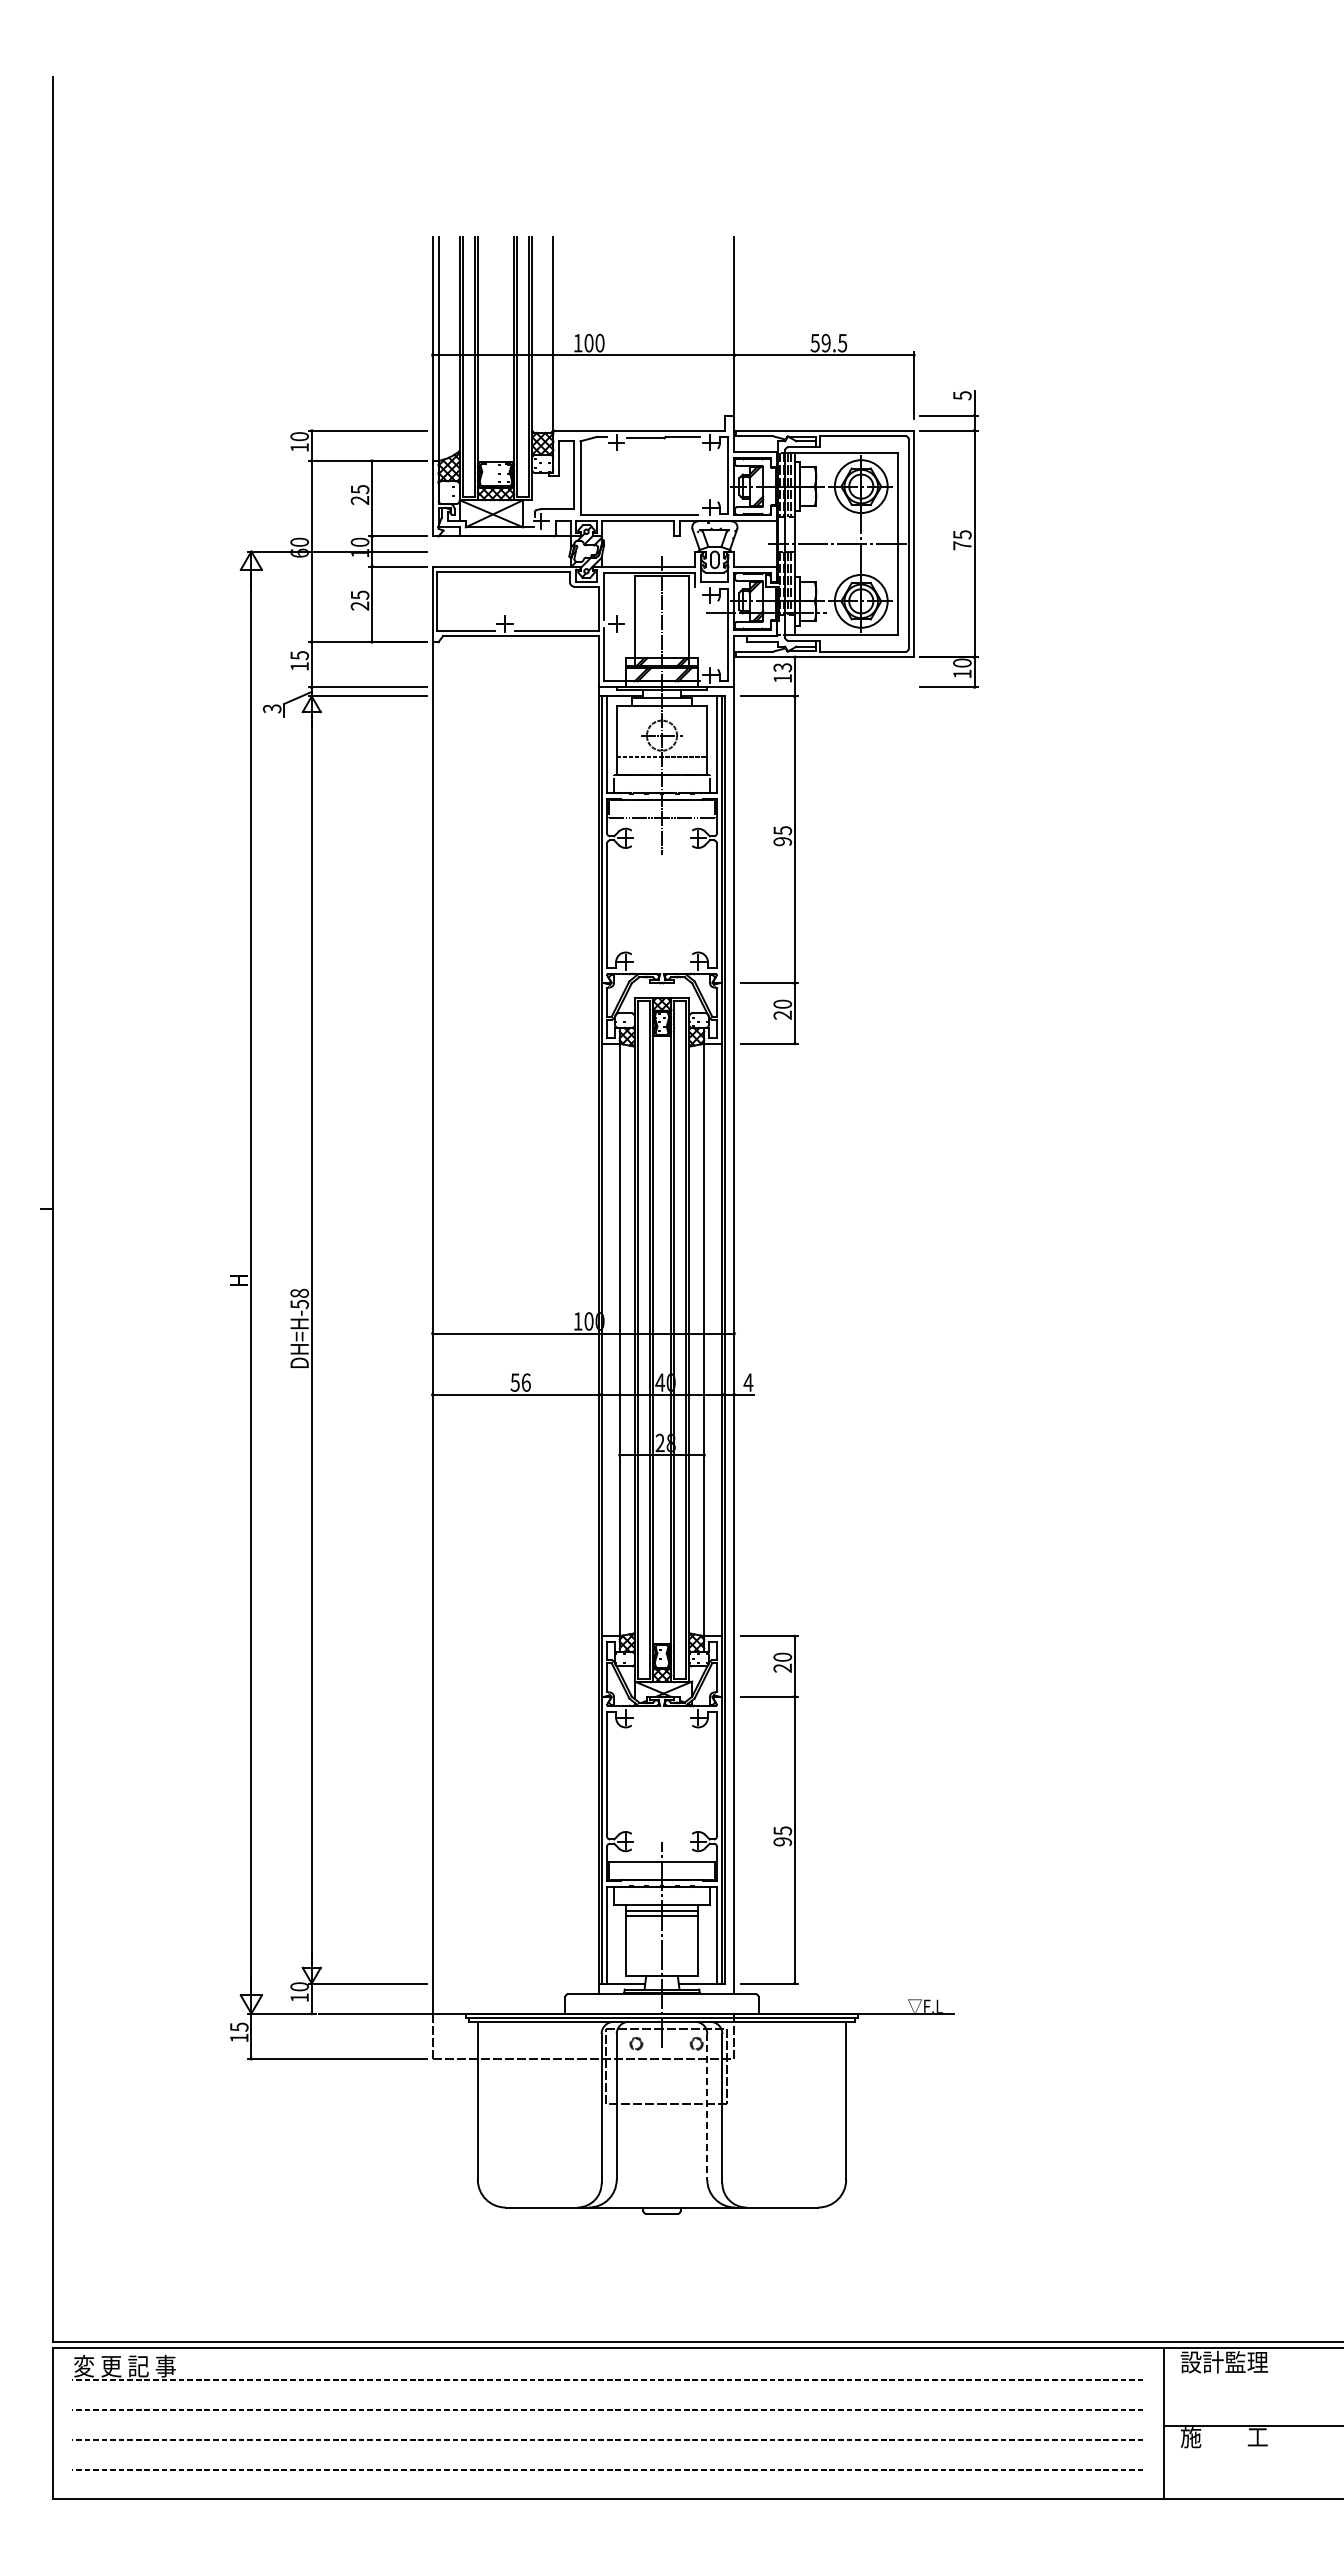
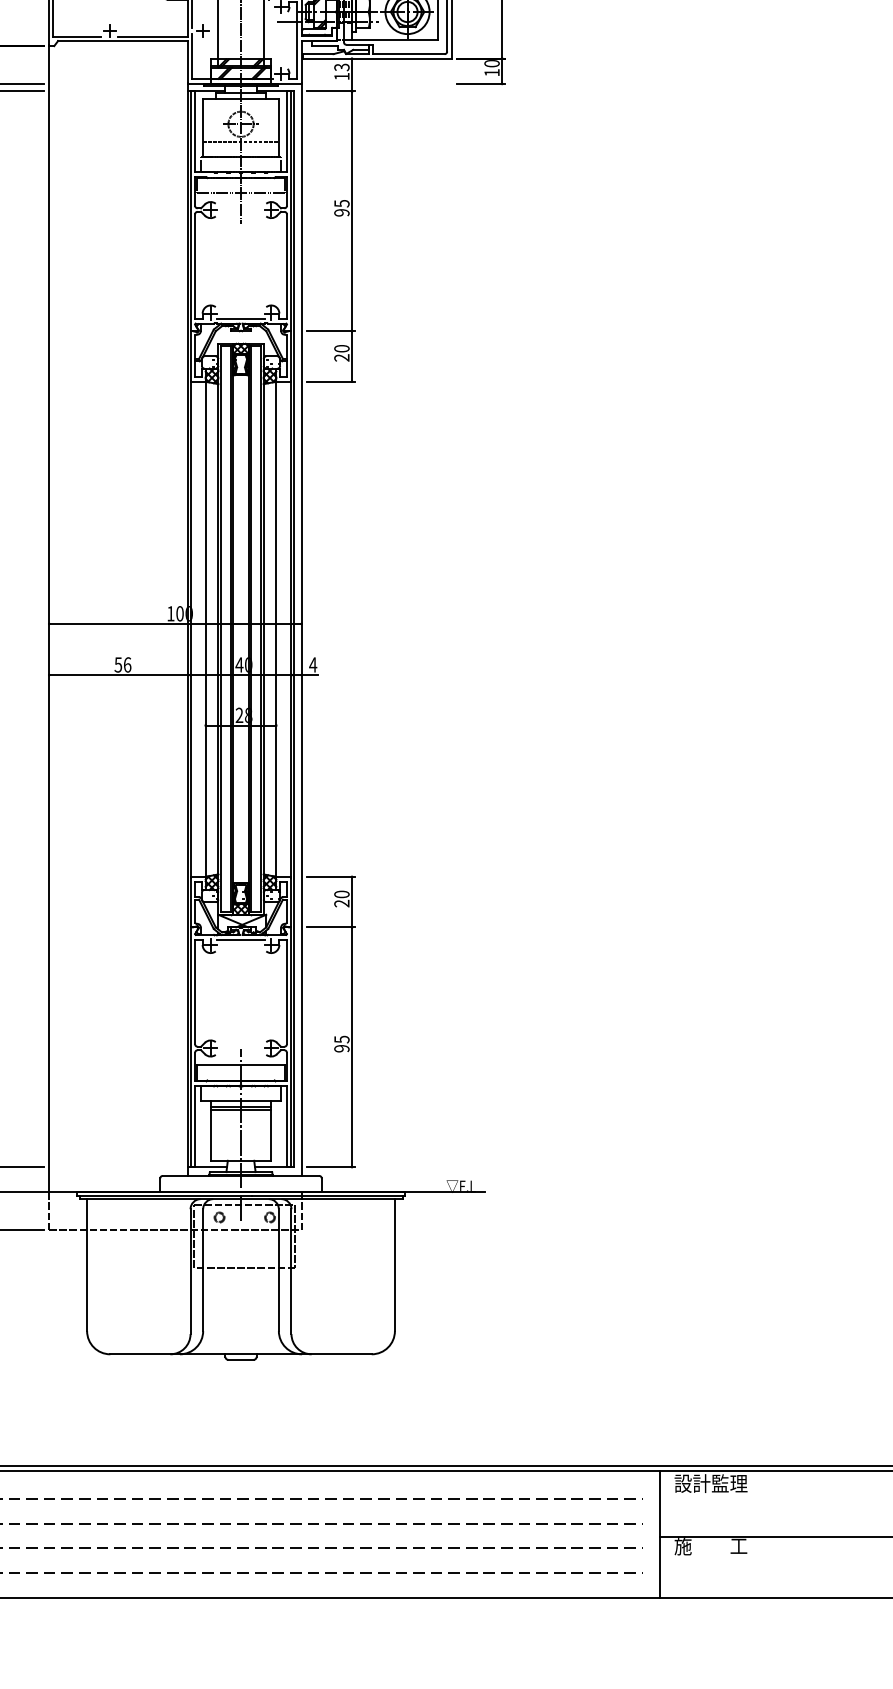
line: (661, 968) -> (240, 318), added
line: (661, 1711) -> (240, 939), added
line: (707, 2106) -> (279, 1269), dashed -> solid

